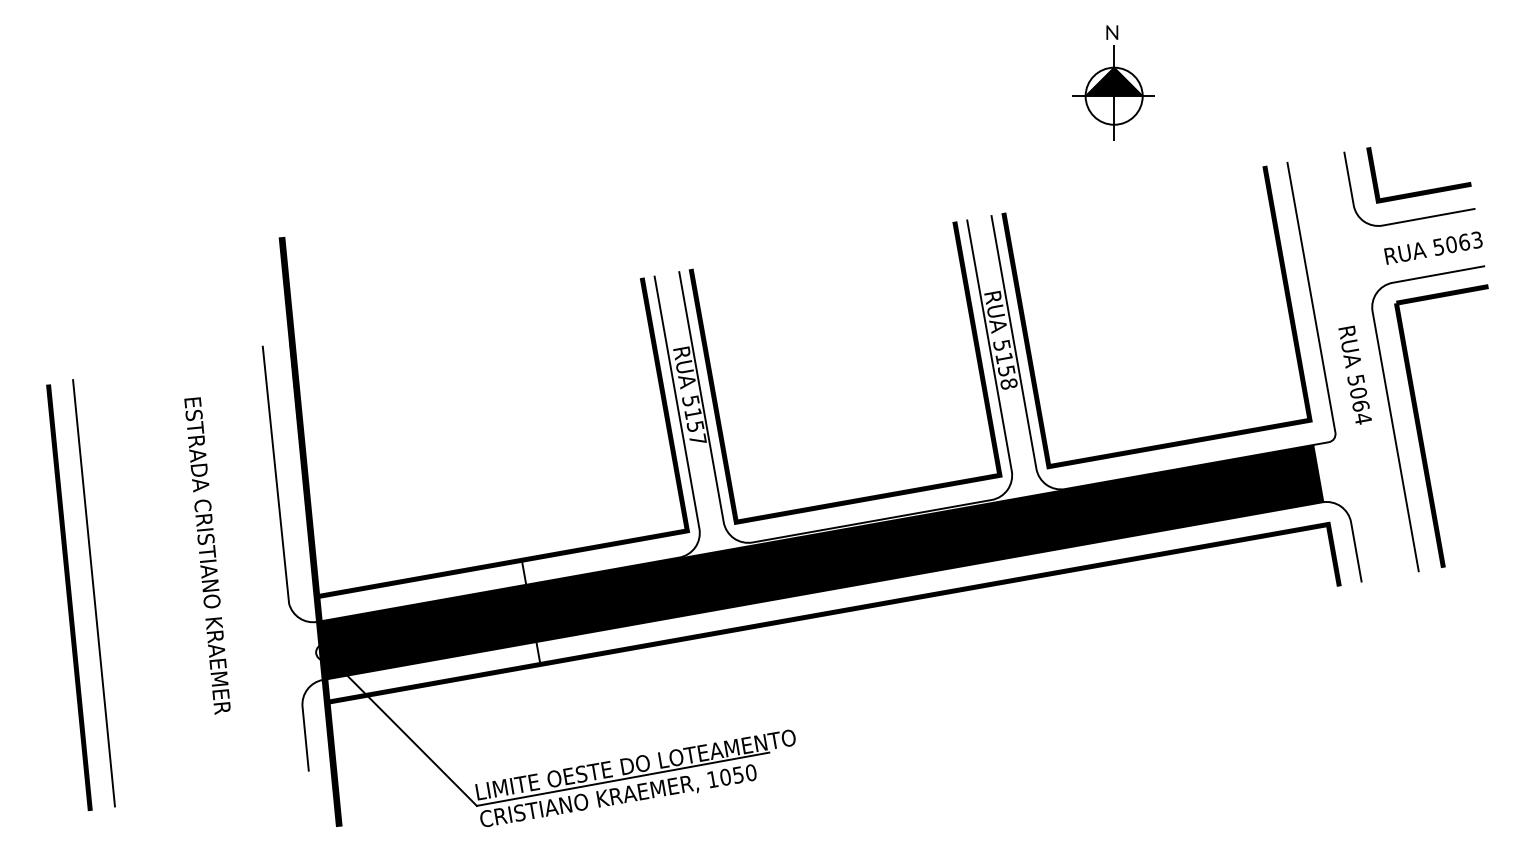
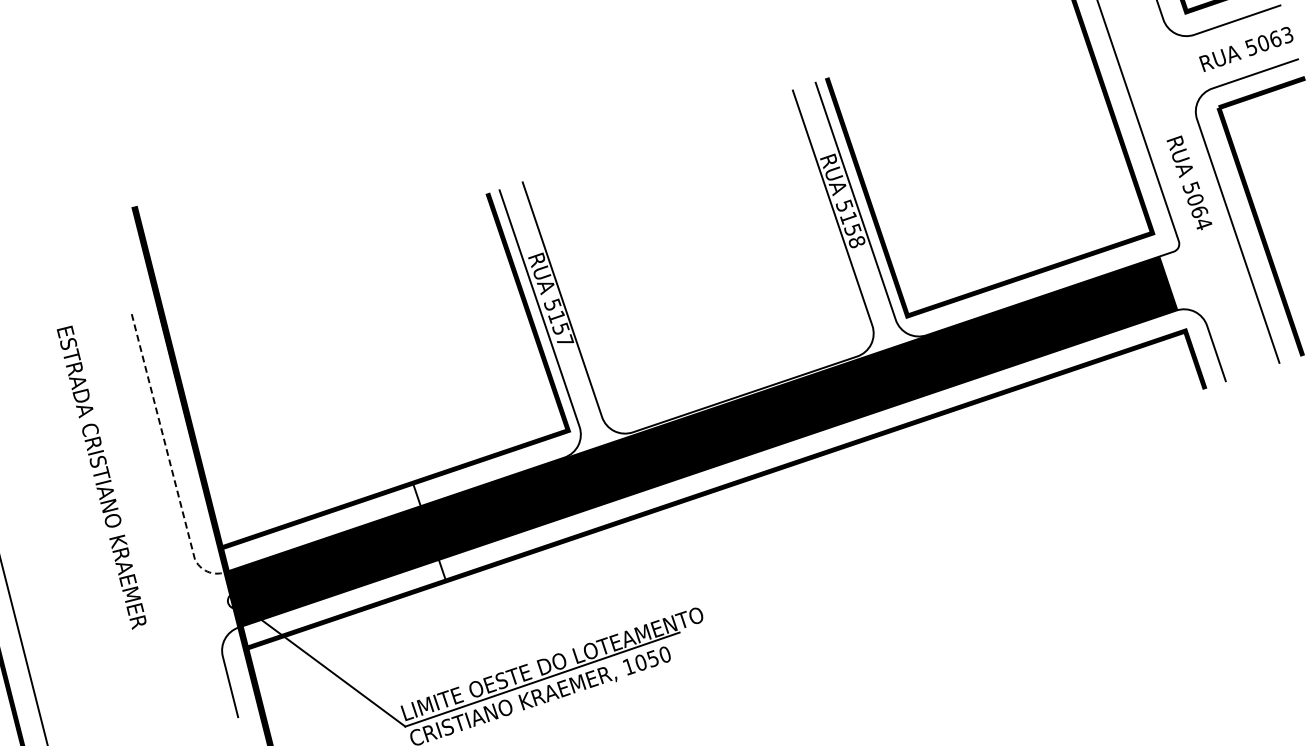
line: (870, 495) -> (739, 369), removed
line: (278, 500) -> (169, 461), solid -> dashed
text: (207, 555) -> (101, 477), moved

